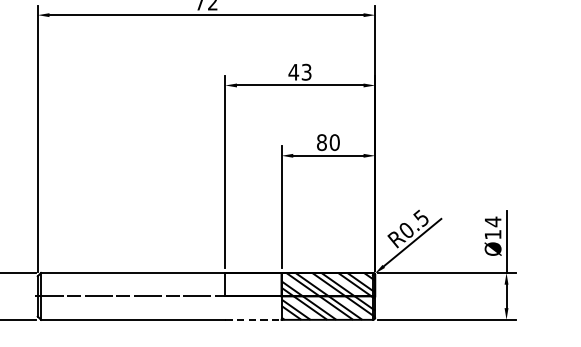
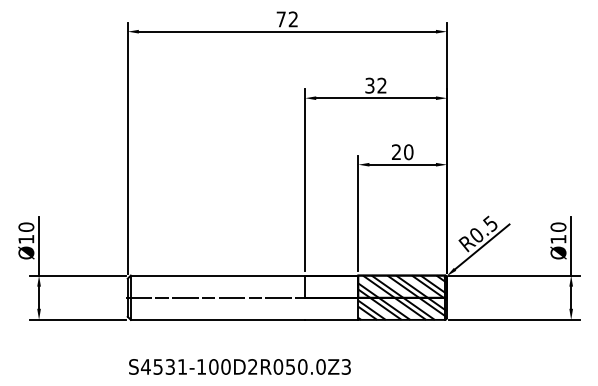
text: (299, 72) -> (375, 85), 43 -> 32
text: (321, 142) -> (396, 152), 80 -> 20
text: (493, 222) -> (558, 227), Ø14 -> Ø10
line: (253, 319) -> (331, 319), dashed -> solid

